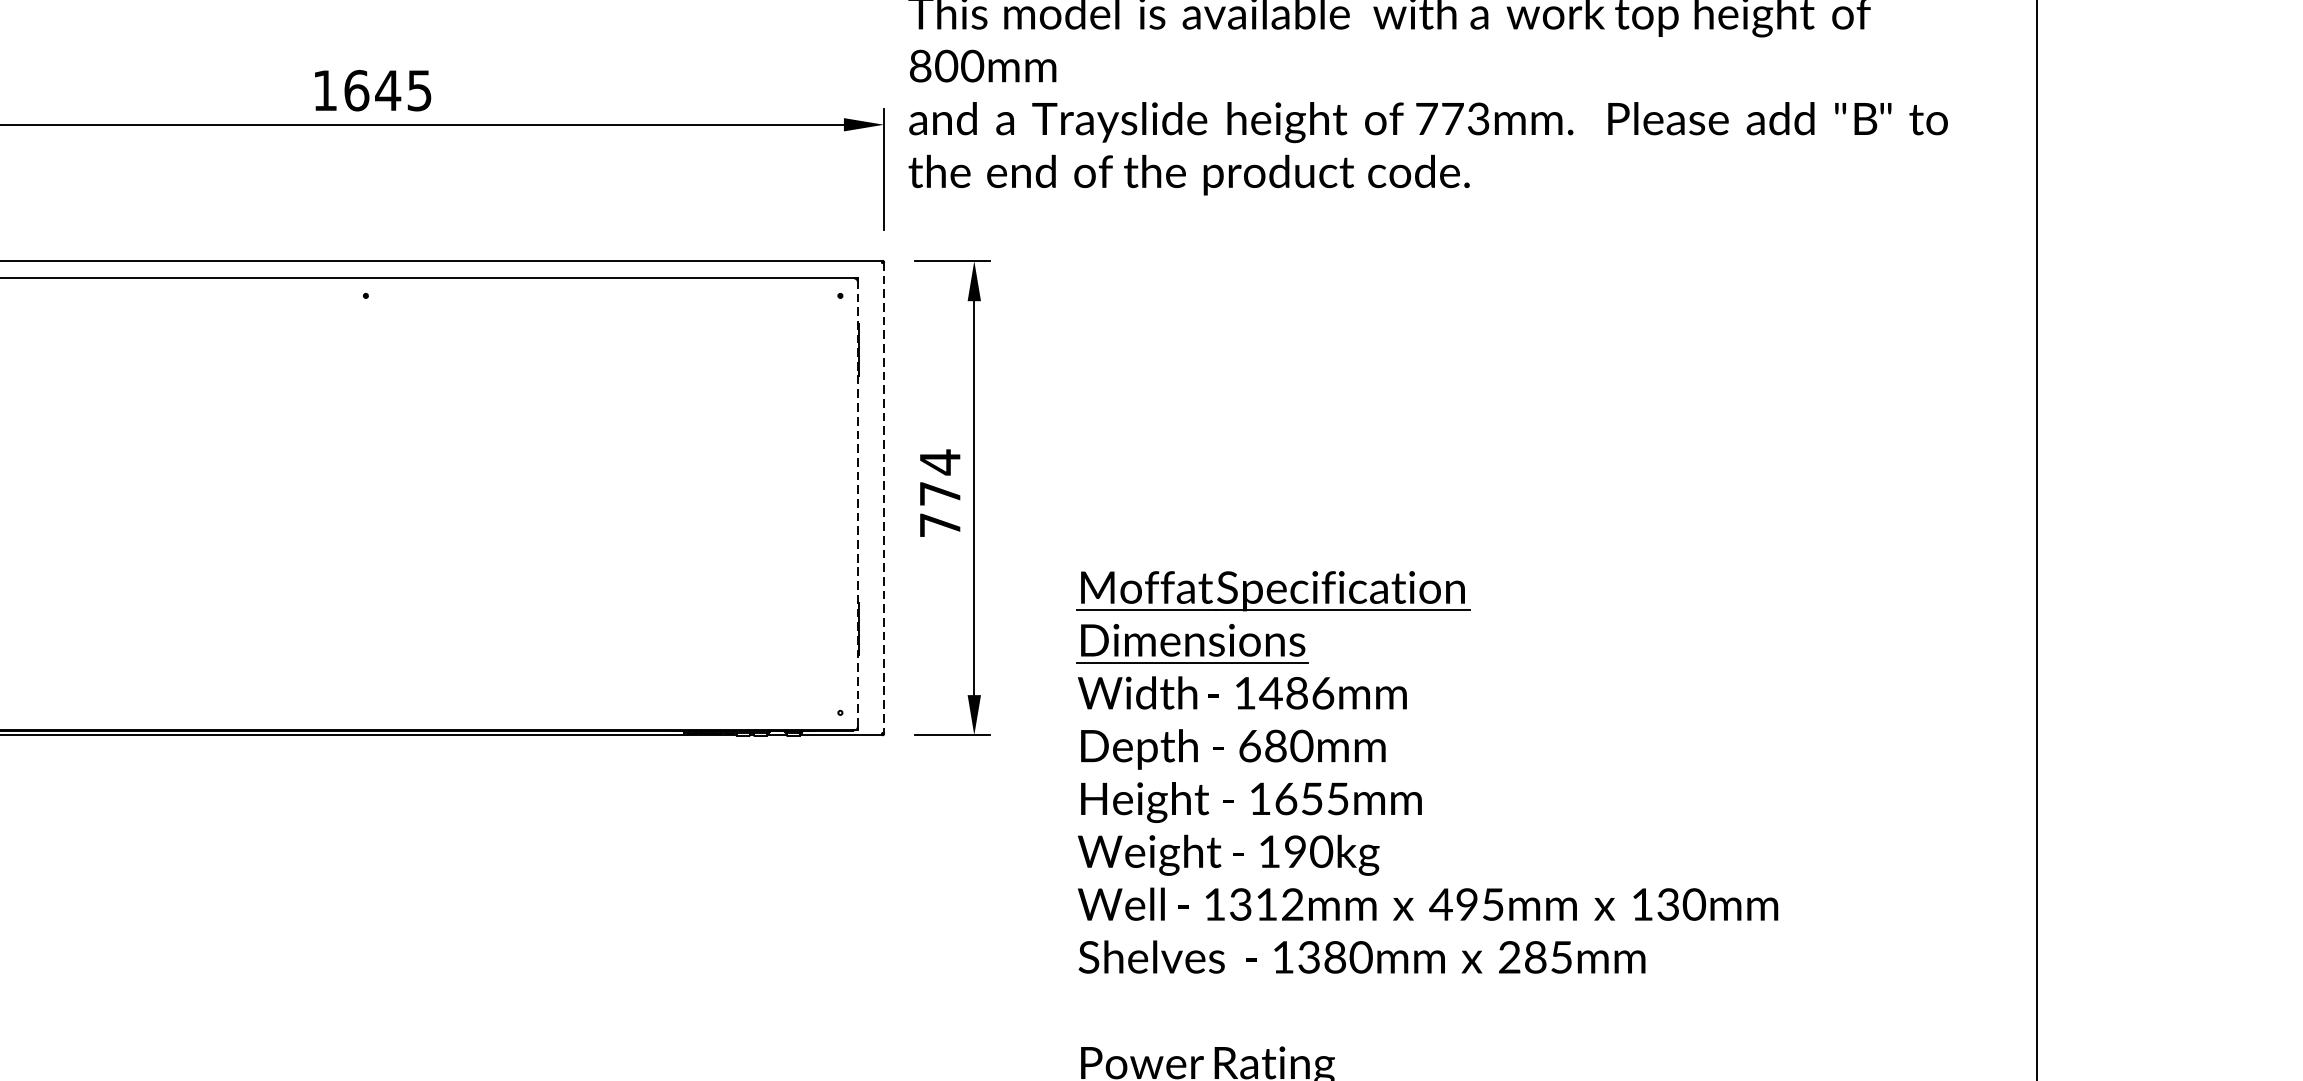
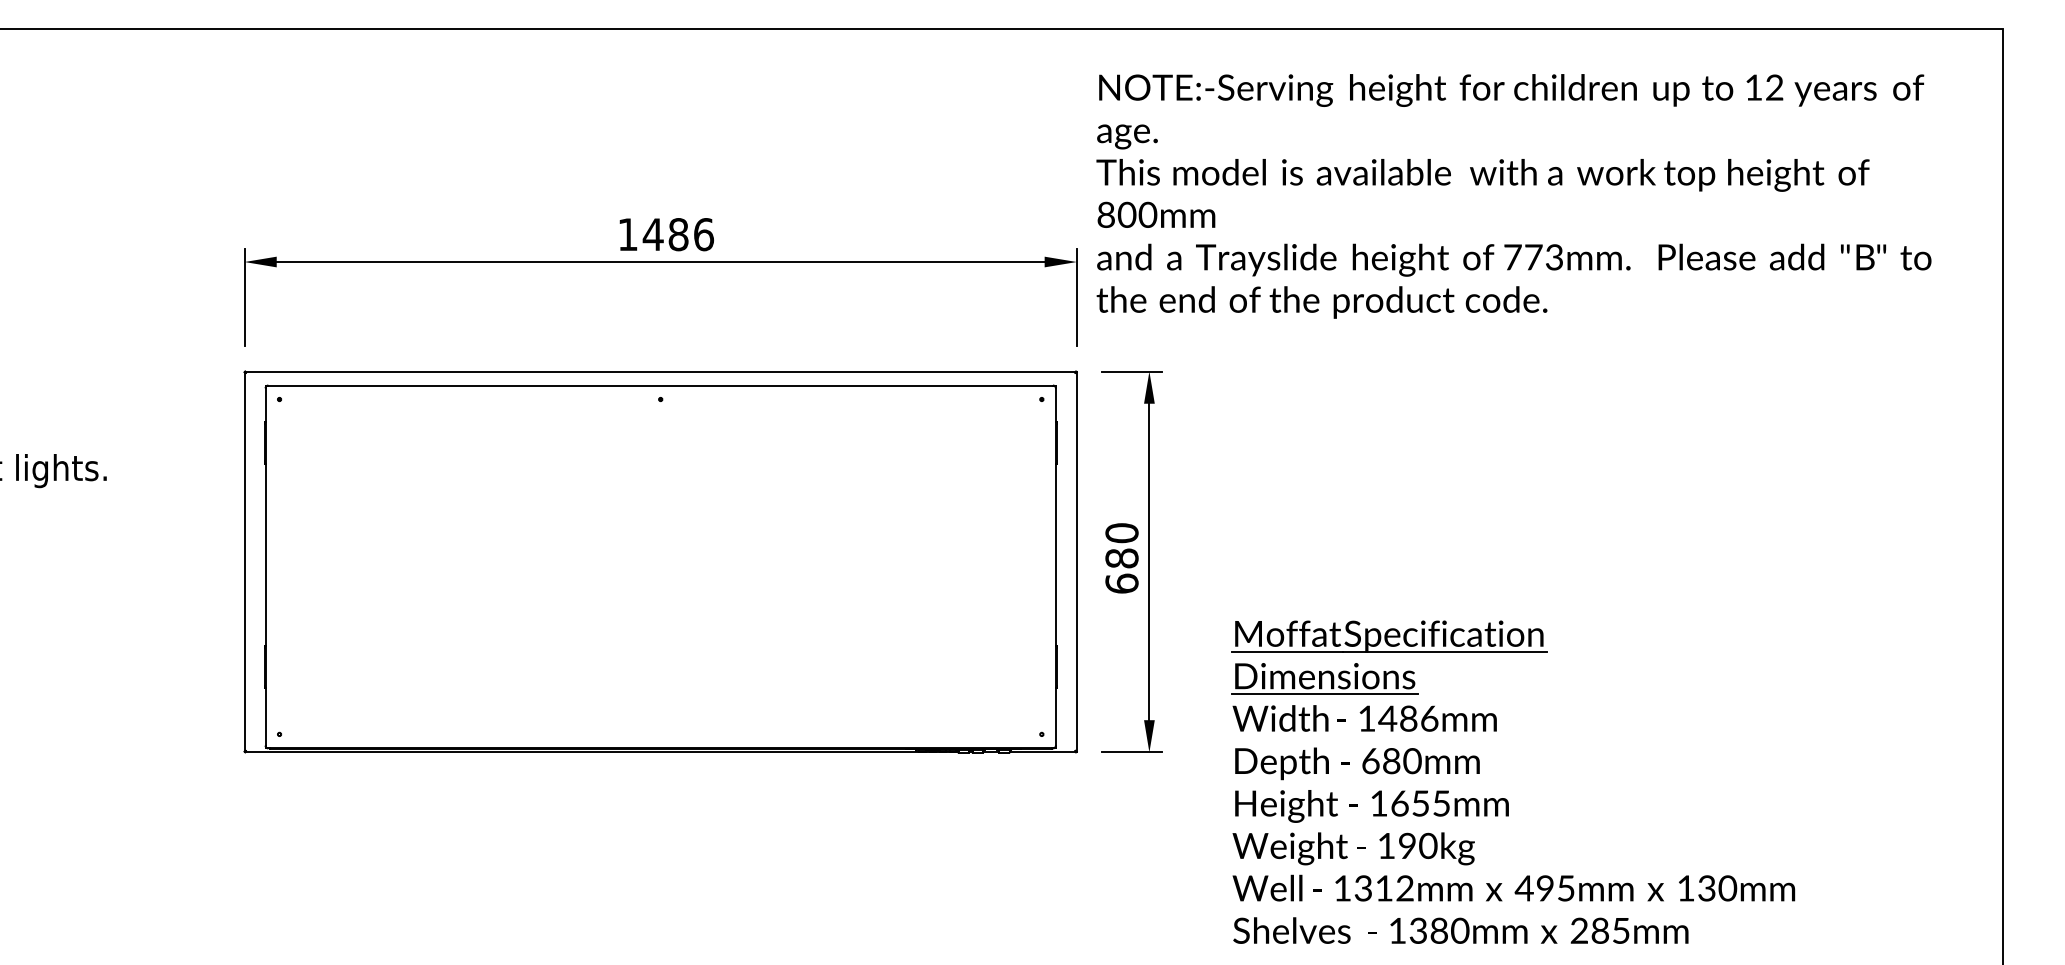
text: (388, 90) -> (678, 234), 1645 -> 1486
text: (939, 492) -> (1121, 557), 774 -> 680
line: (883, 497) -> (1076, 561), dashed -> solid
line: (857, 503) -> (1055, 566), dashed -> solid

